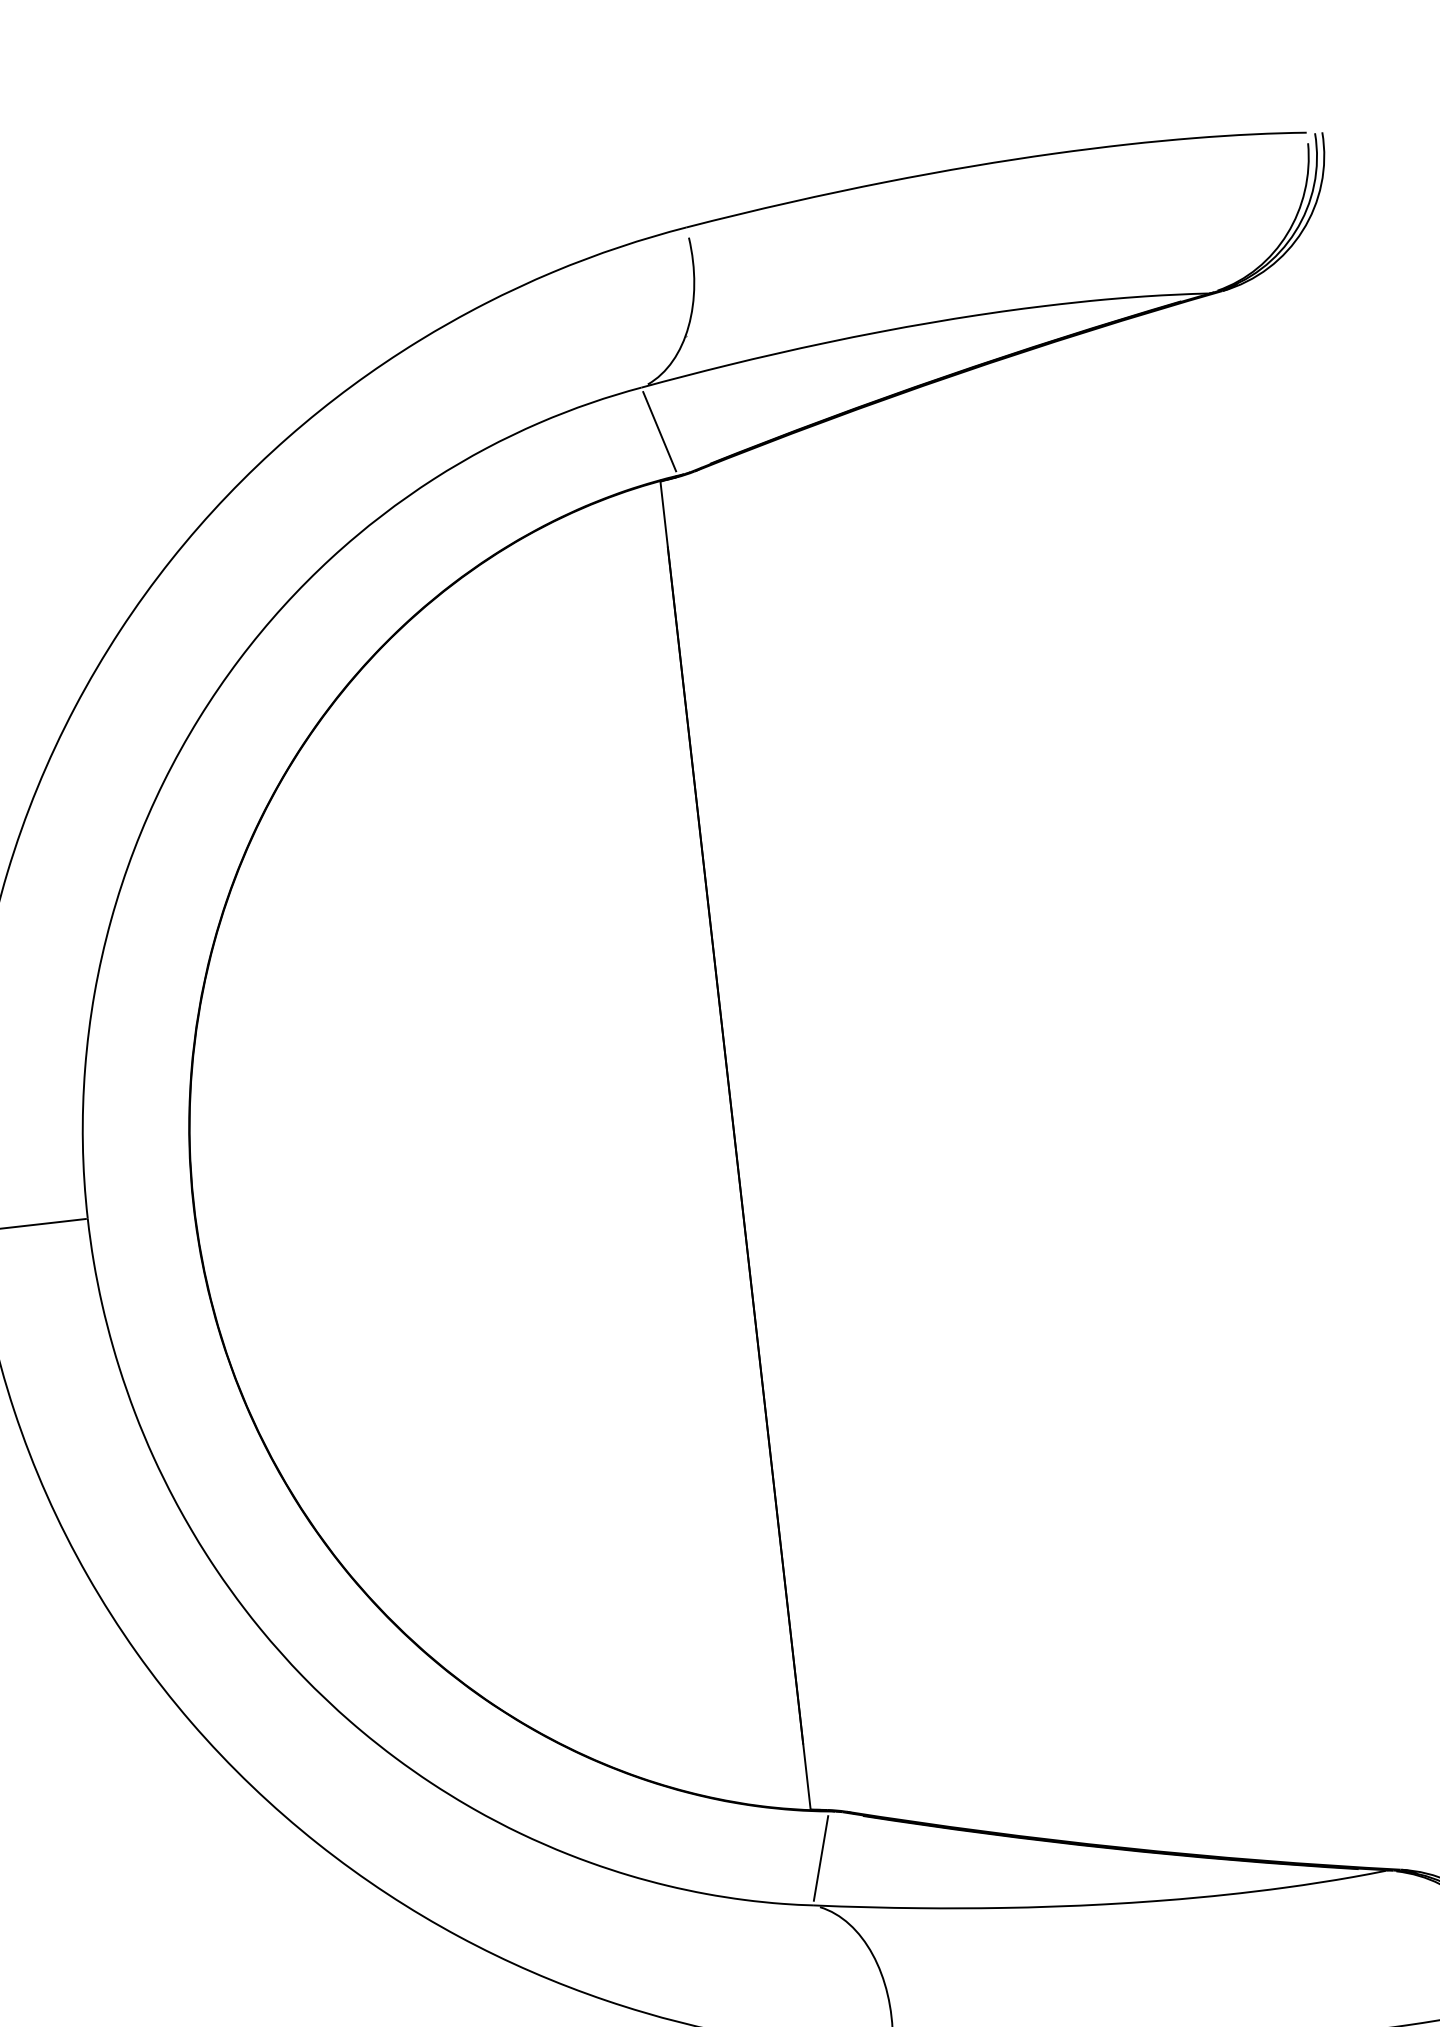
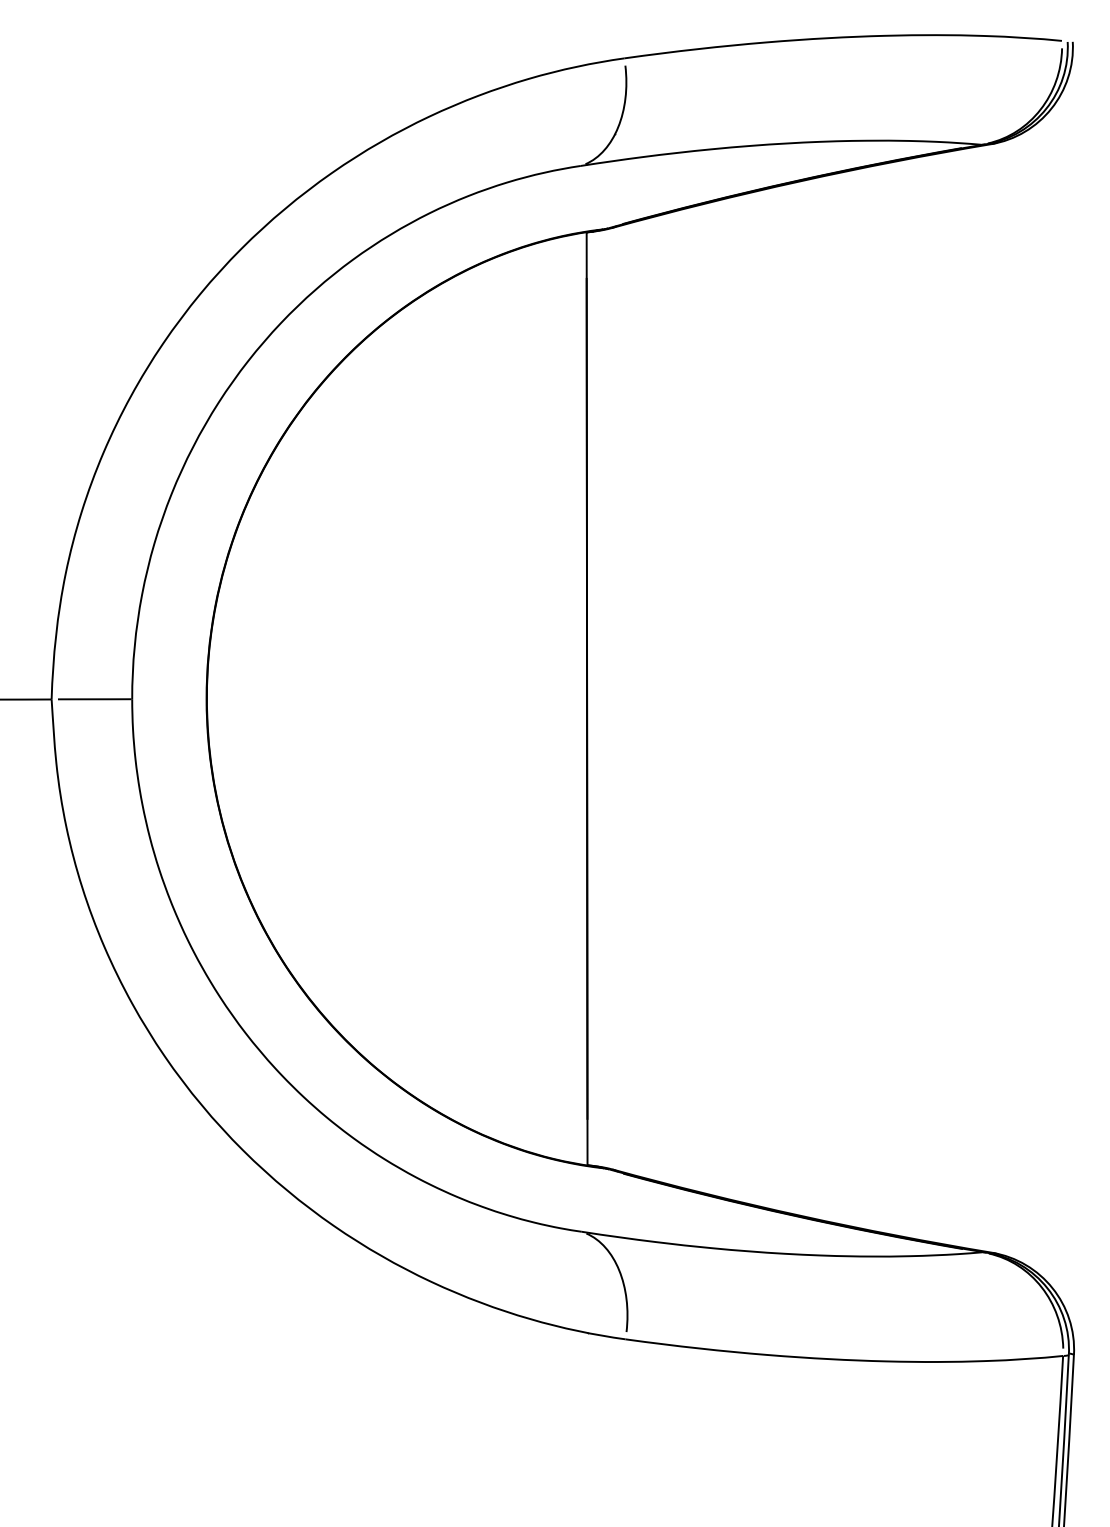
line: (658, 431) -> (589, 197), removed
line: (820, 1858) -> (590, 1199), removed

